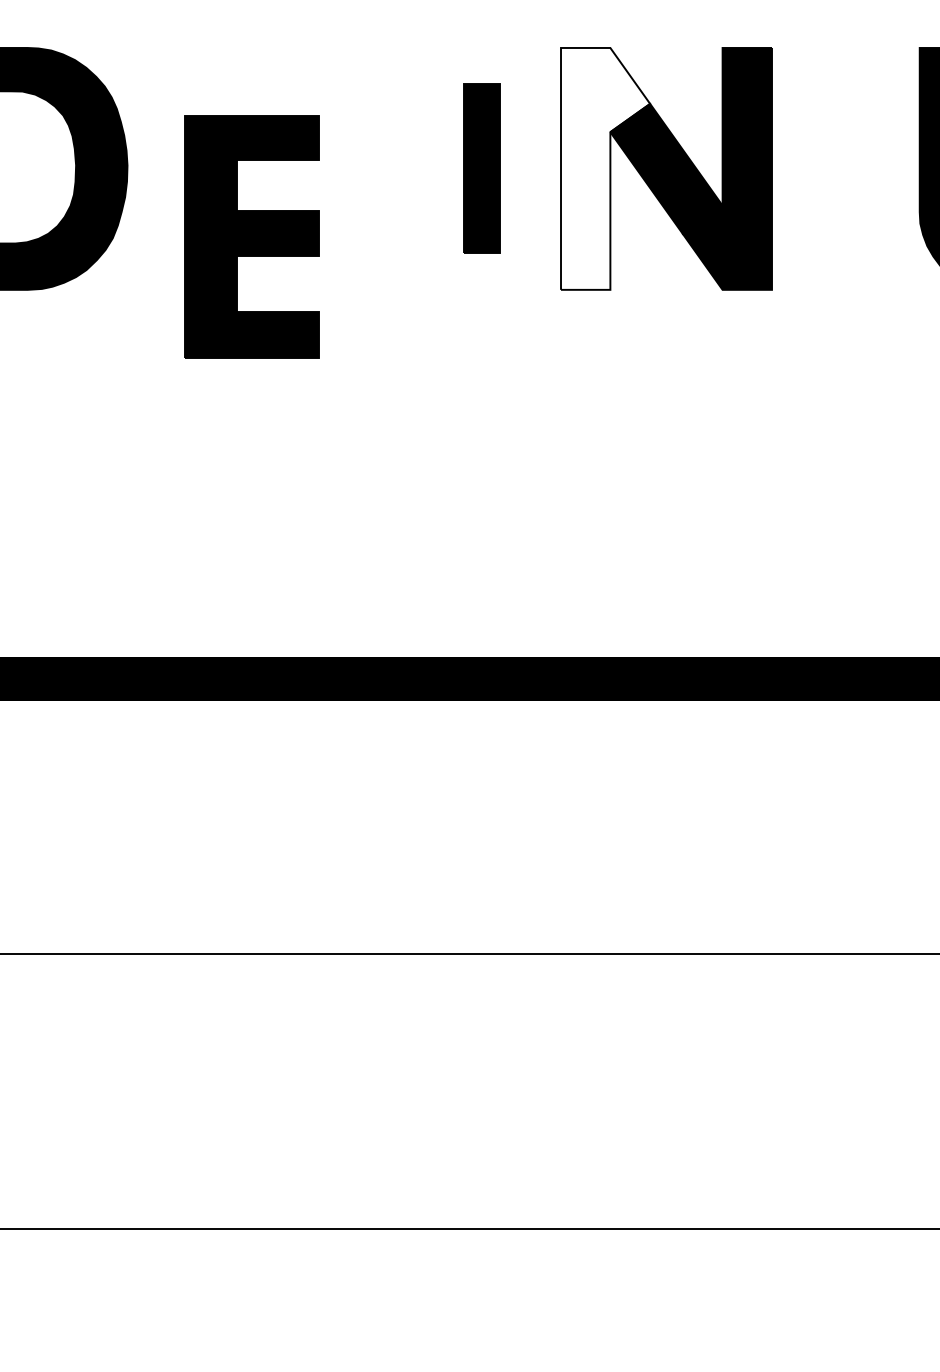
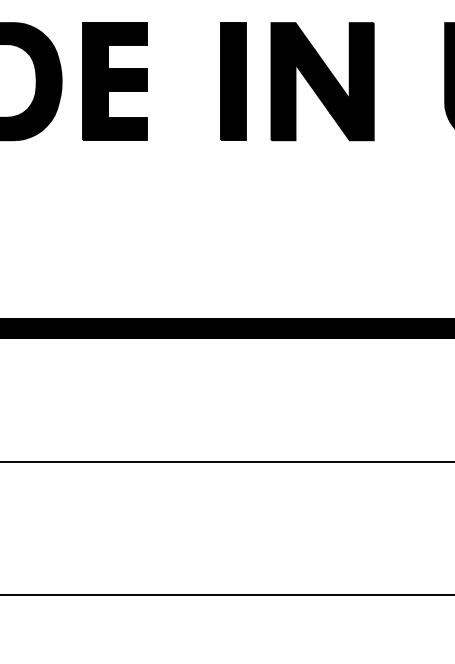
part: (482, 168) -> (233, 81), size x1.43
fill: (604, 168) -> (292, 81), added
part: (251, 236) -> (114, 81), moved

